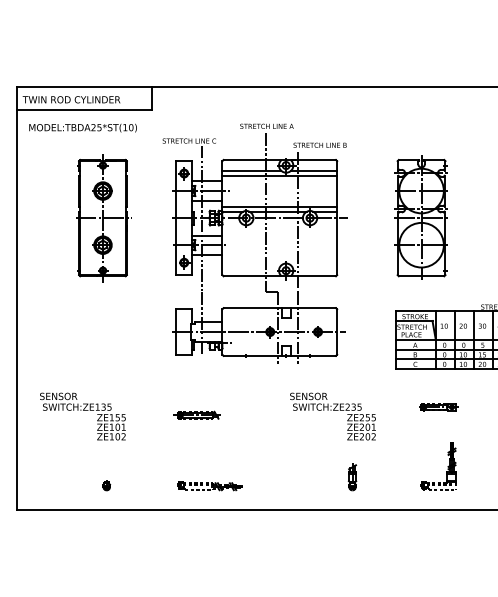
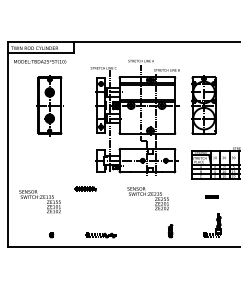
part: (253, 242) -> (134, 117), moved
part: (438, 405) -> (212, 196), size x0.7
part: (197, 414) -> (85, 188), moved
text: (331, 416) -> (147, 198), moved

